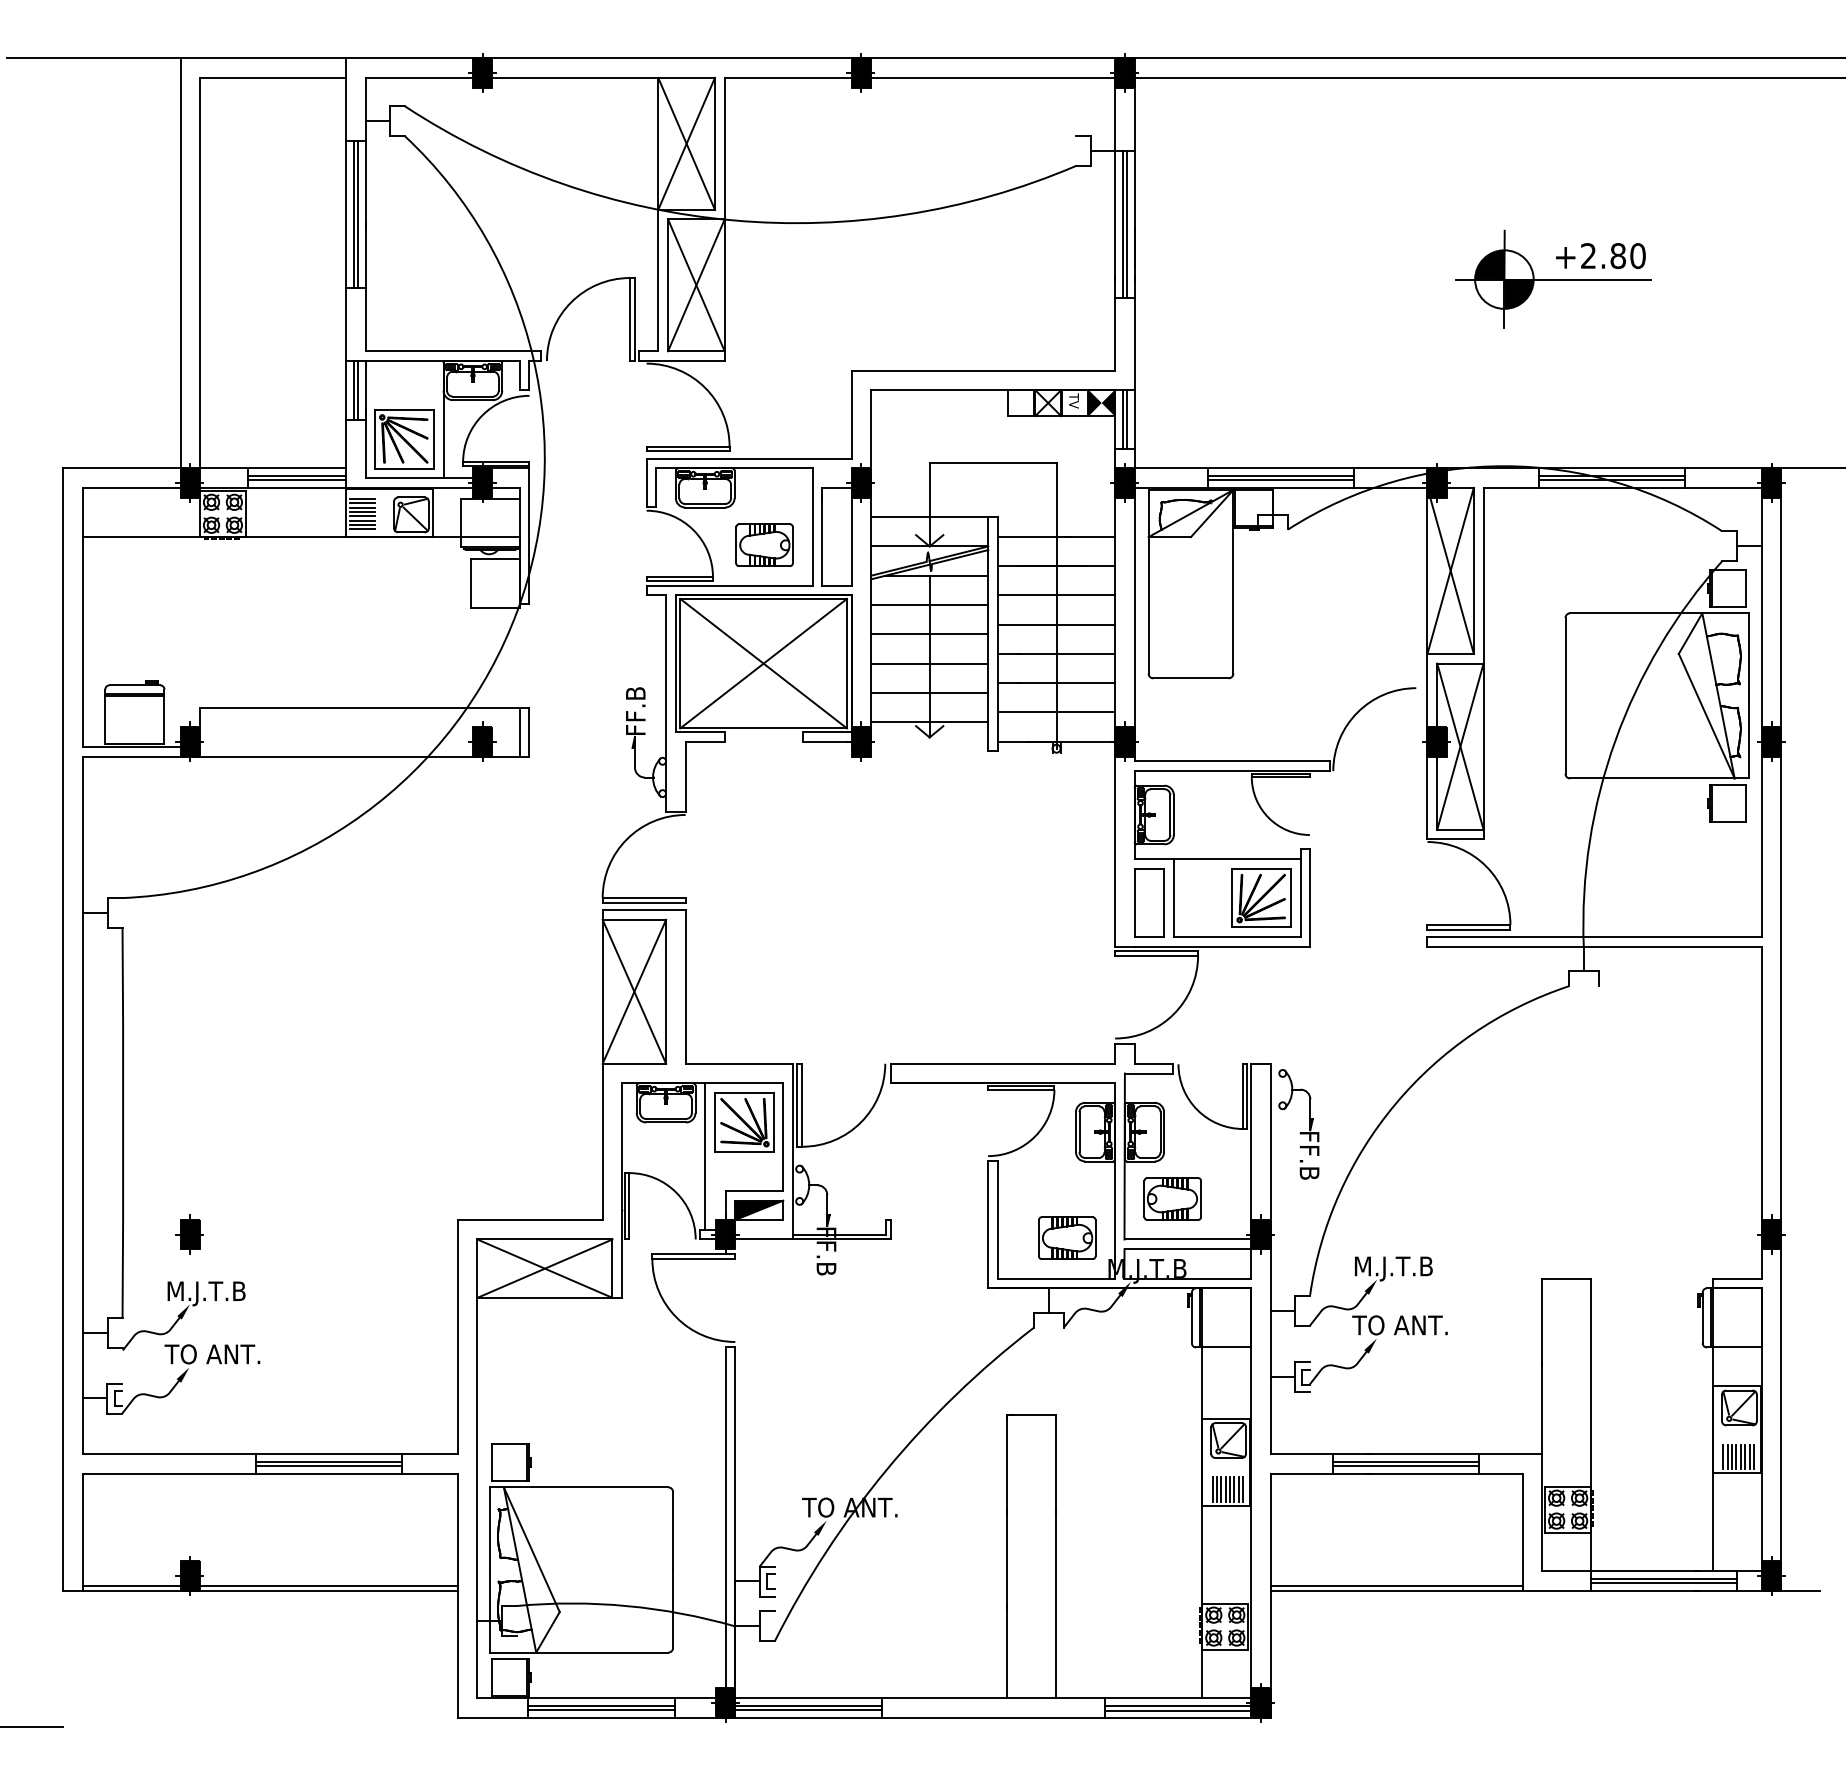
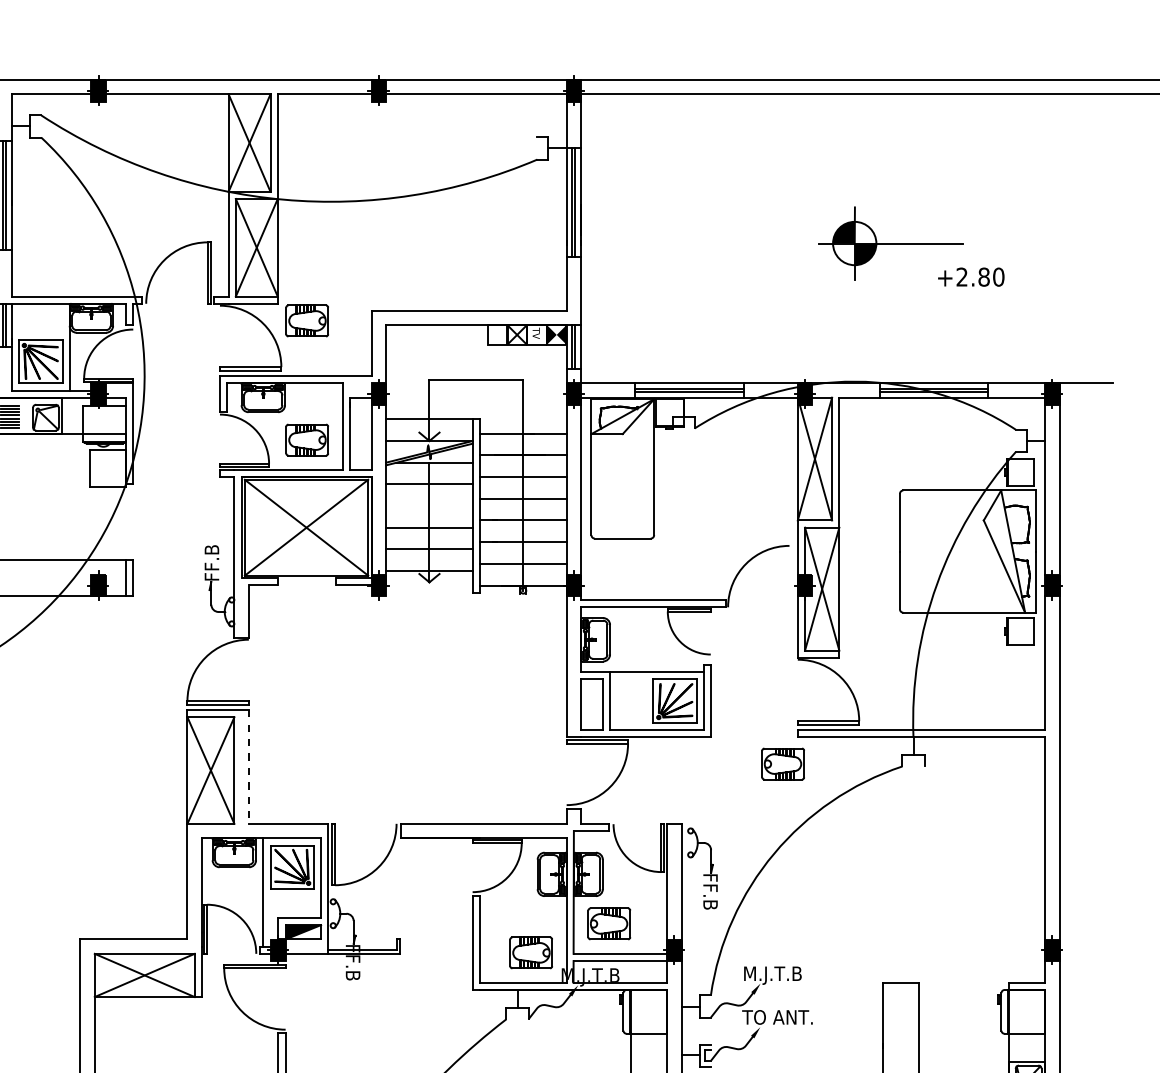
text: (1600, 256) -> (970, 277), moved
part: (764, 383) -> (307, 320), added
line: (929, 634) -> (429, 506), removed
part: (1407, 982) -> (783, 763), added
line: (685, 986) -> (248, 766), solid -> dashed

